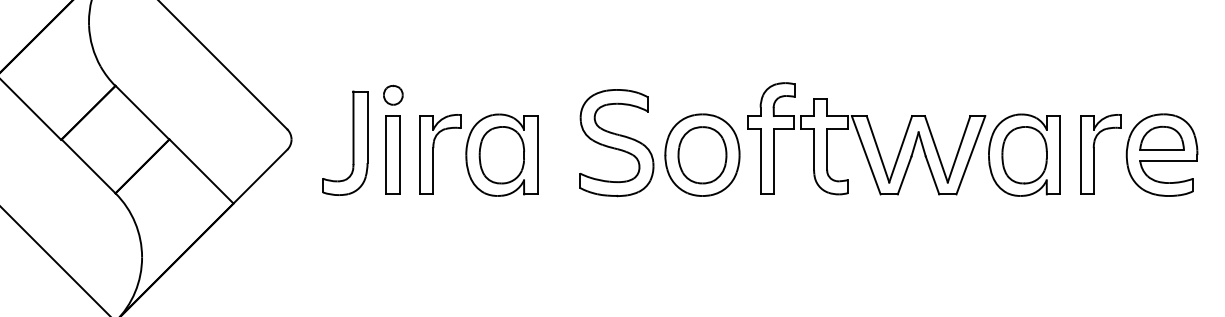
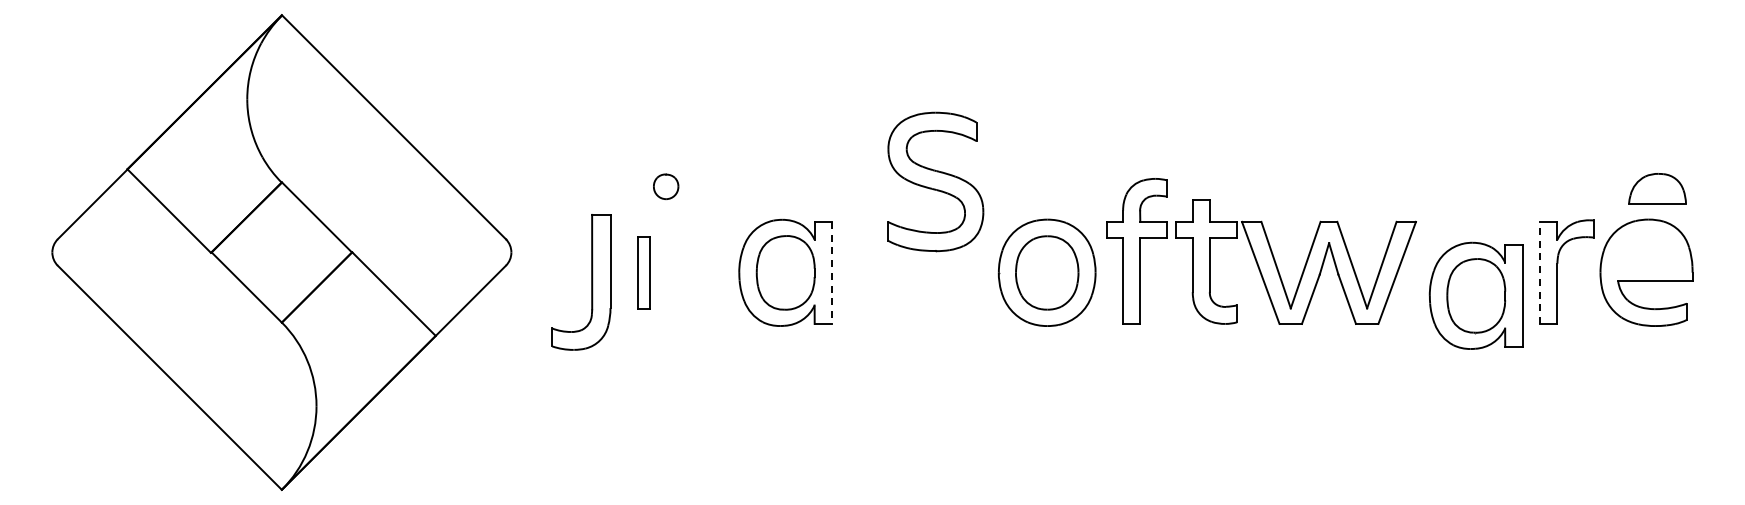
part: (393, 95) -> (666, 186), moved
part: (1162, 138) -> (1657, 188), moved
part: (616, 142) -> (935, 181), moved
part: (352, 143) -> (591, 282), moved
part: (392, 154) -> (643, 272), size x0.7
part: (433, 154) -> (696, 271), removed
part: (1024, 154) -> (1475, 295), moved
line: (1080, 154) -> (1540, 272), solid -> dashed
line: (537, 155) -> (832, 273), solid -> dashed

